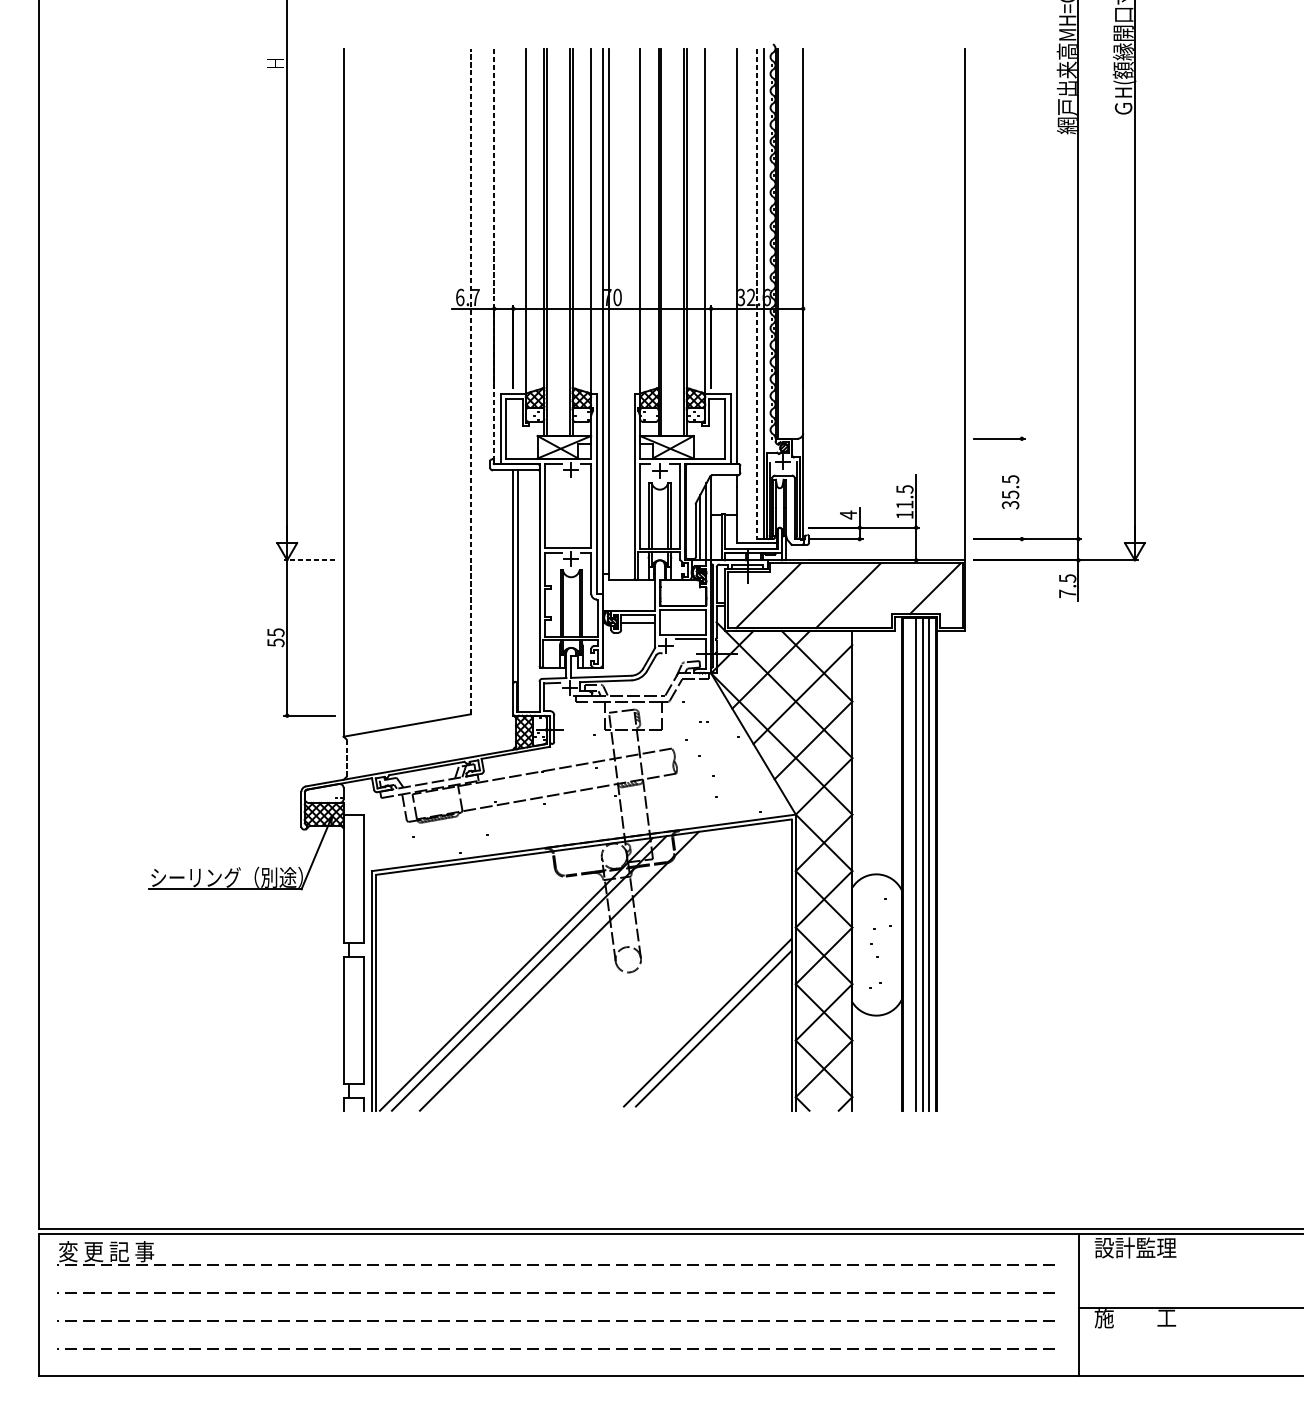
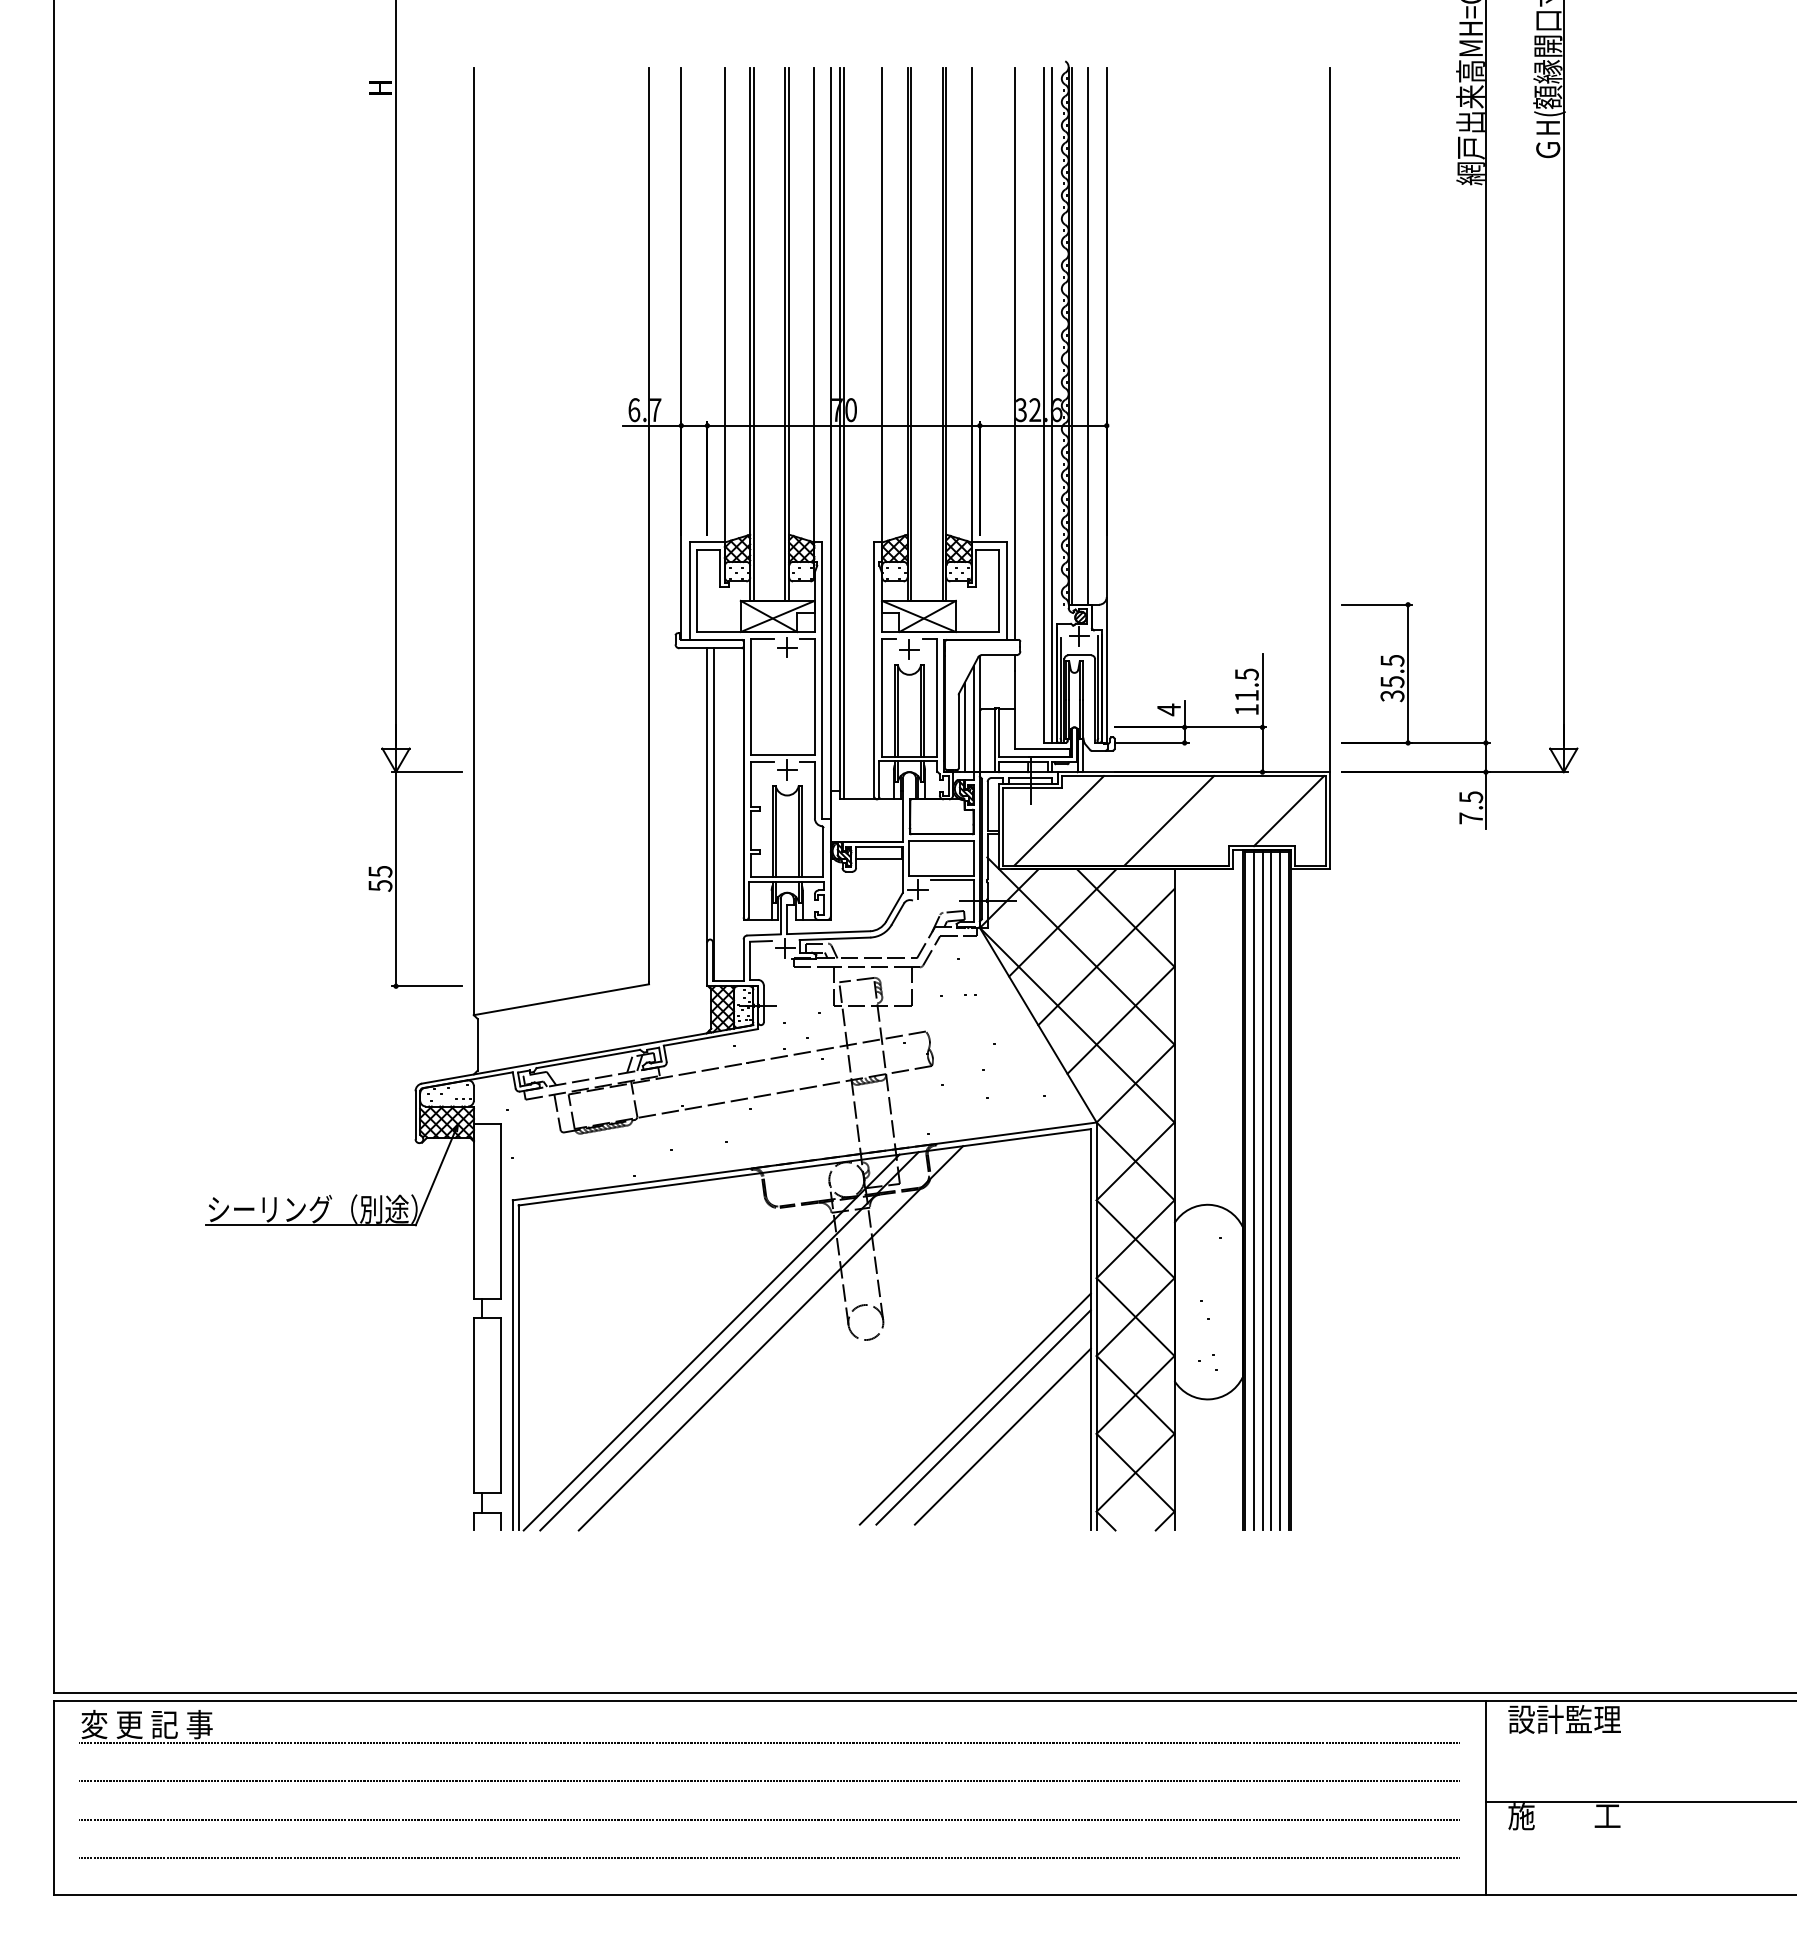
line: (789, 243) -> (1088, 335), added
line: (494, 257) -> (681, 354), dashed -> solid
line: (757, 294) -> (1043, 405), dashed -> solid
line: (612, 314) -> (844, 433), added
line: (471, 381) -> (649, 525), dashed -> solid
line: (1022, 488) -> (1408, 673), added
line: (309, 560) -> (426, 772), dashed -> solid
line: (346, 757) -> (477, 1044), dashed -> solid
line: (909, 863) -> (1253, 1190), added
line: (727, 1042) -> (1002, 1436), added

